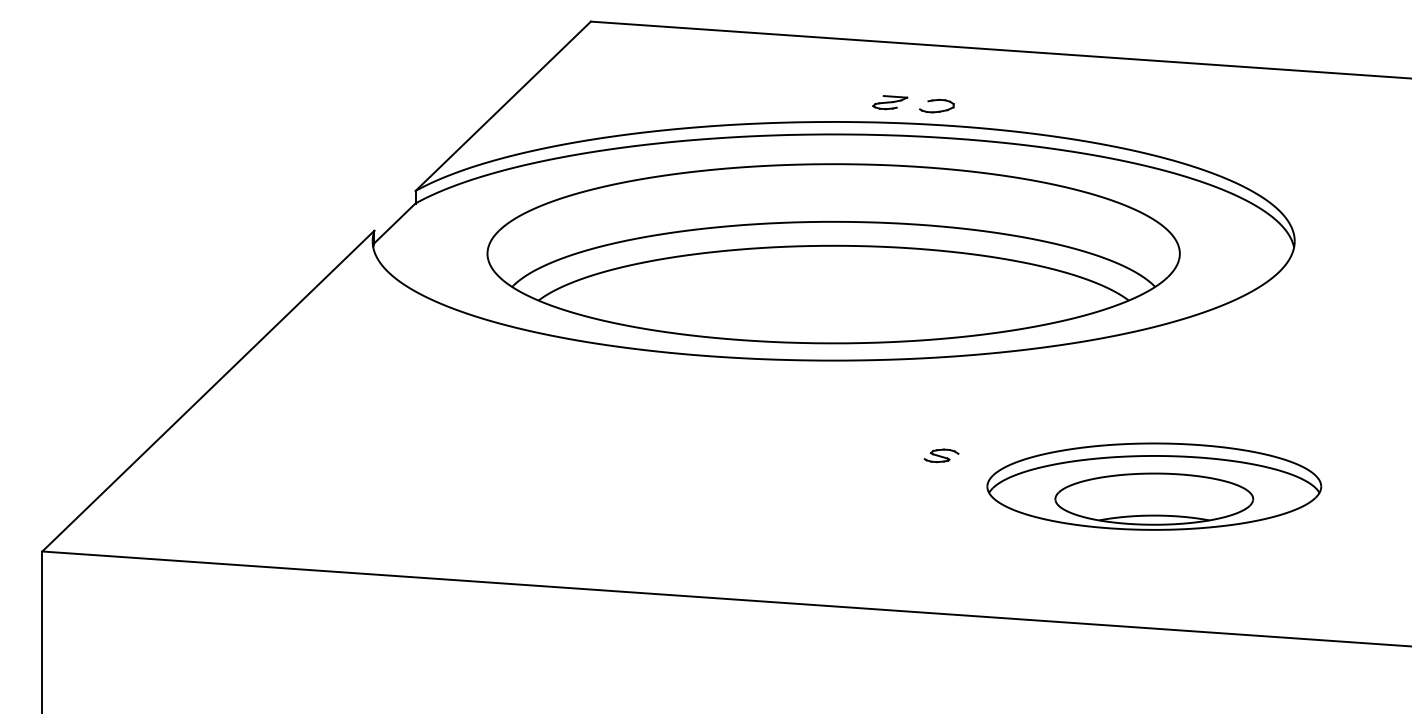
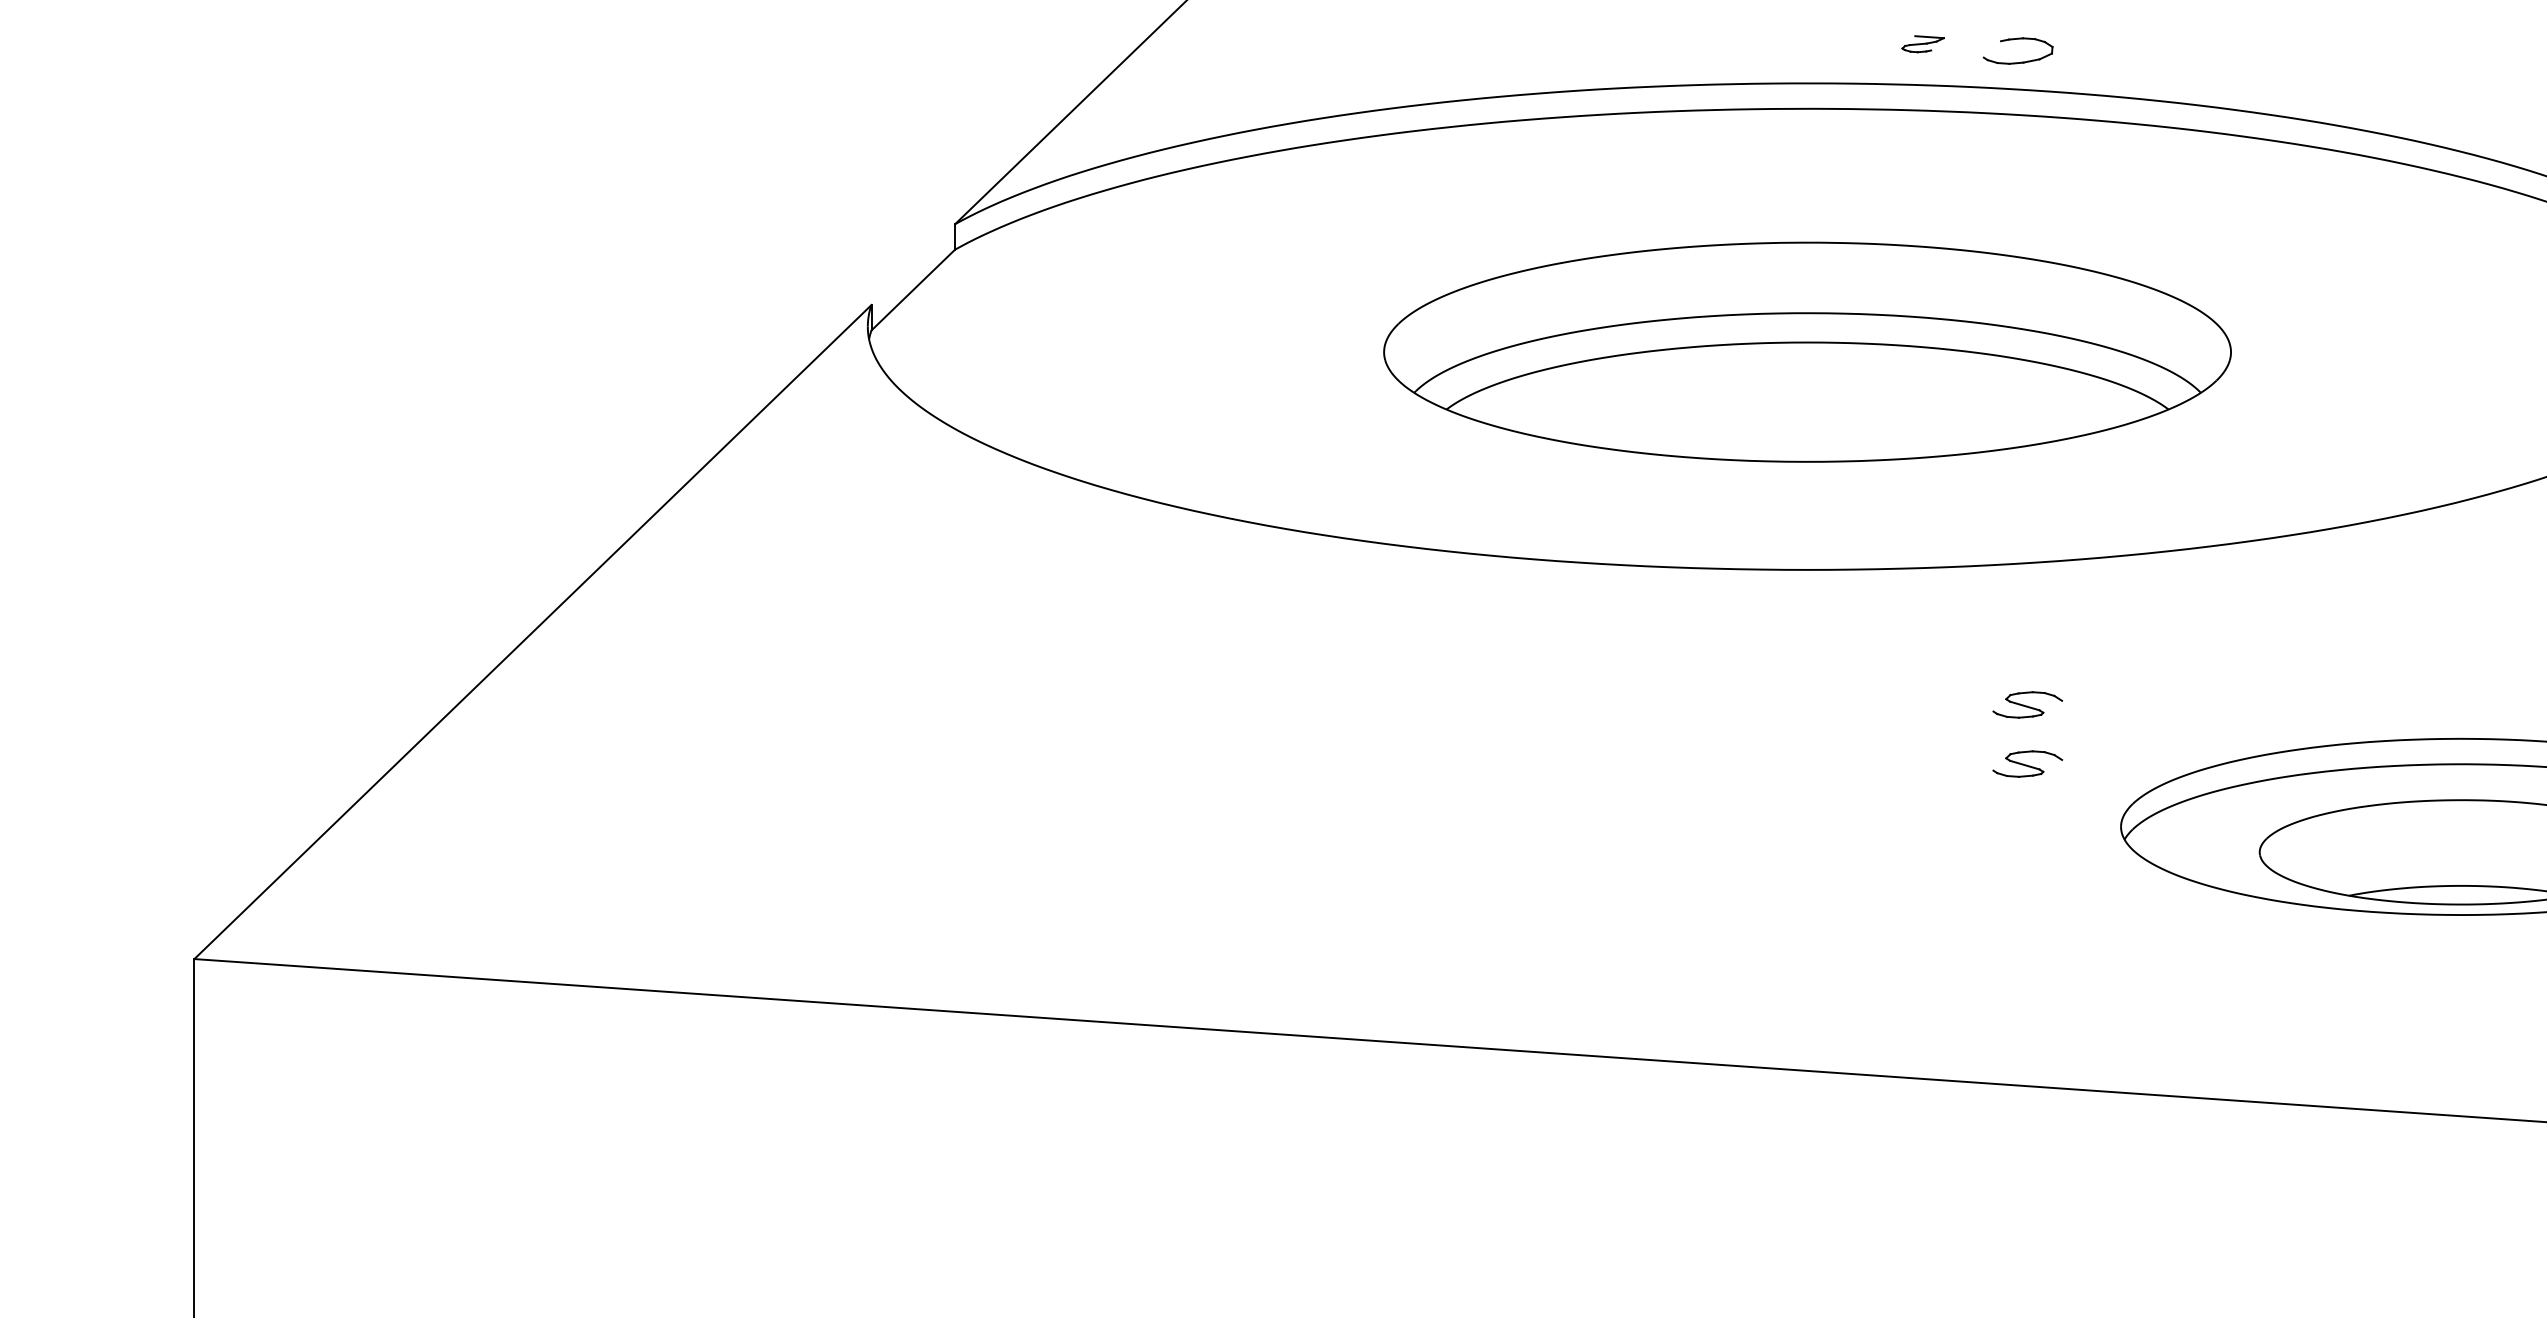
part: (890, 102) -> (1923, 43), size x0.6
part: (833, 253) -> (1807, 351), size x0.6
part: (941, 426) -> (2027, 704), added

